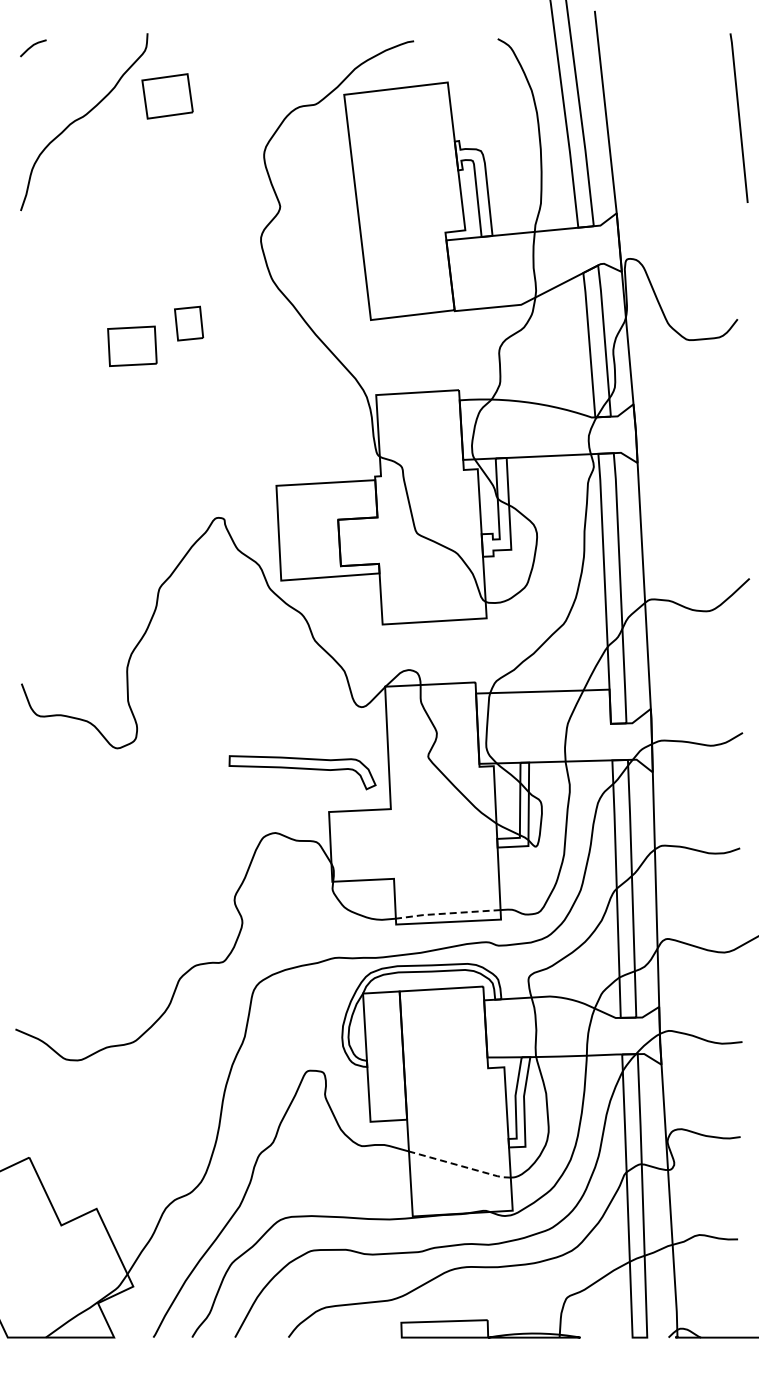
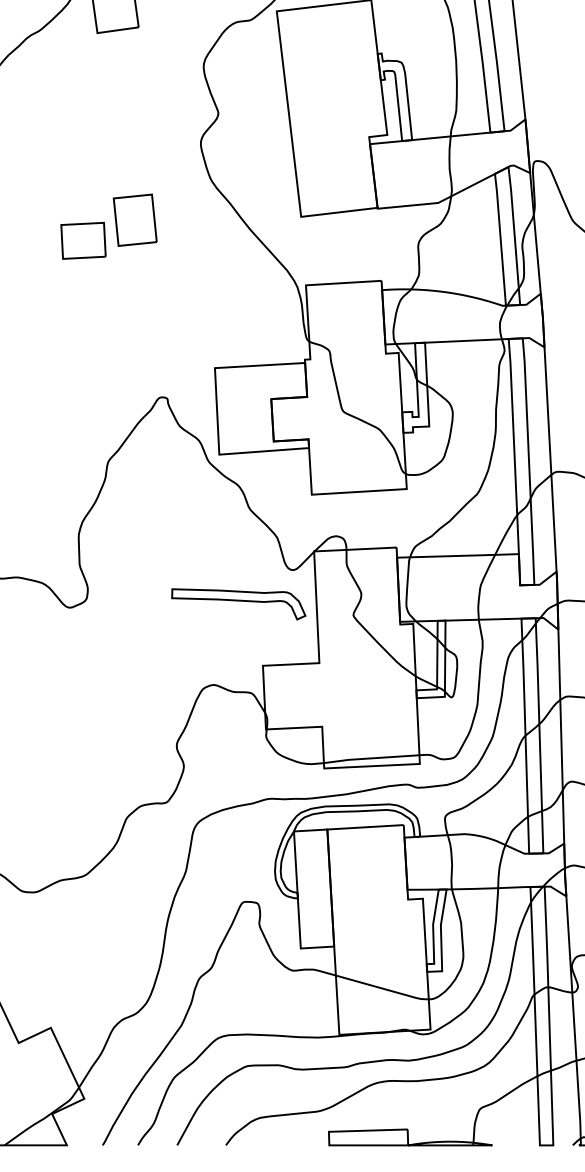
part: (188, 323) -> (134, 220), size x1.67
part: (302, 772) -> (238, 604), moved
line: (446, 913) -> (370, 758), dashed -> solid
line: (460, 1165) -> (382, 988), dashed -> solid

